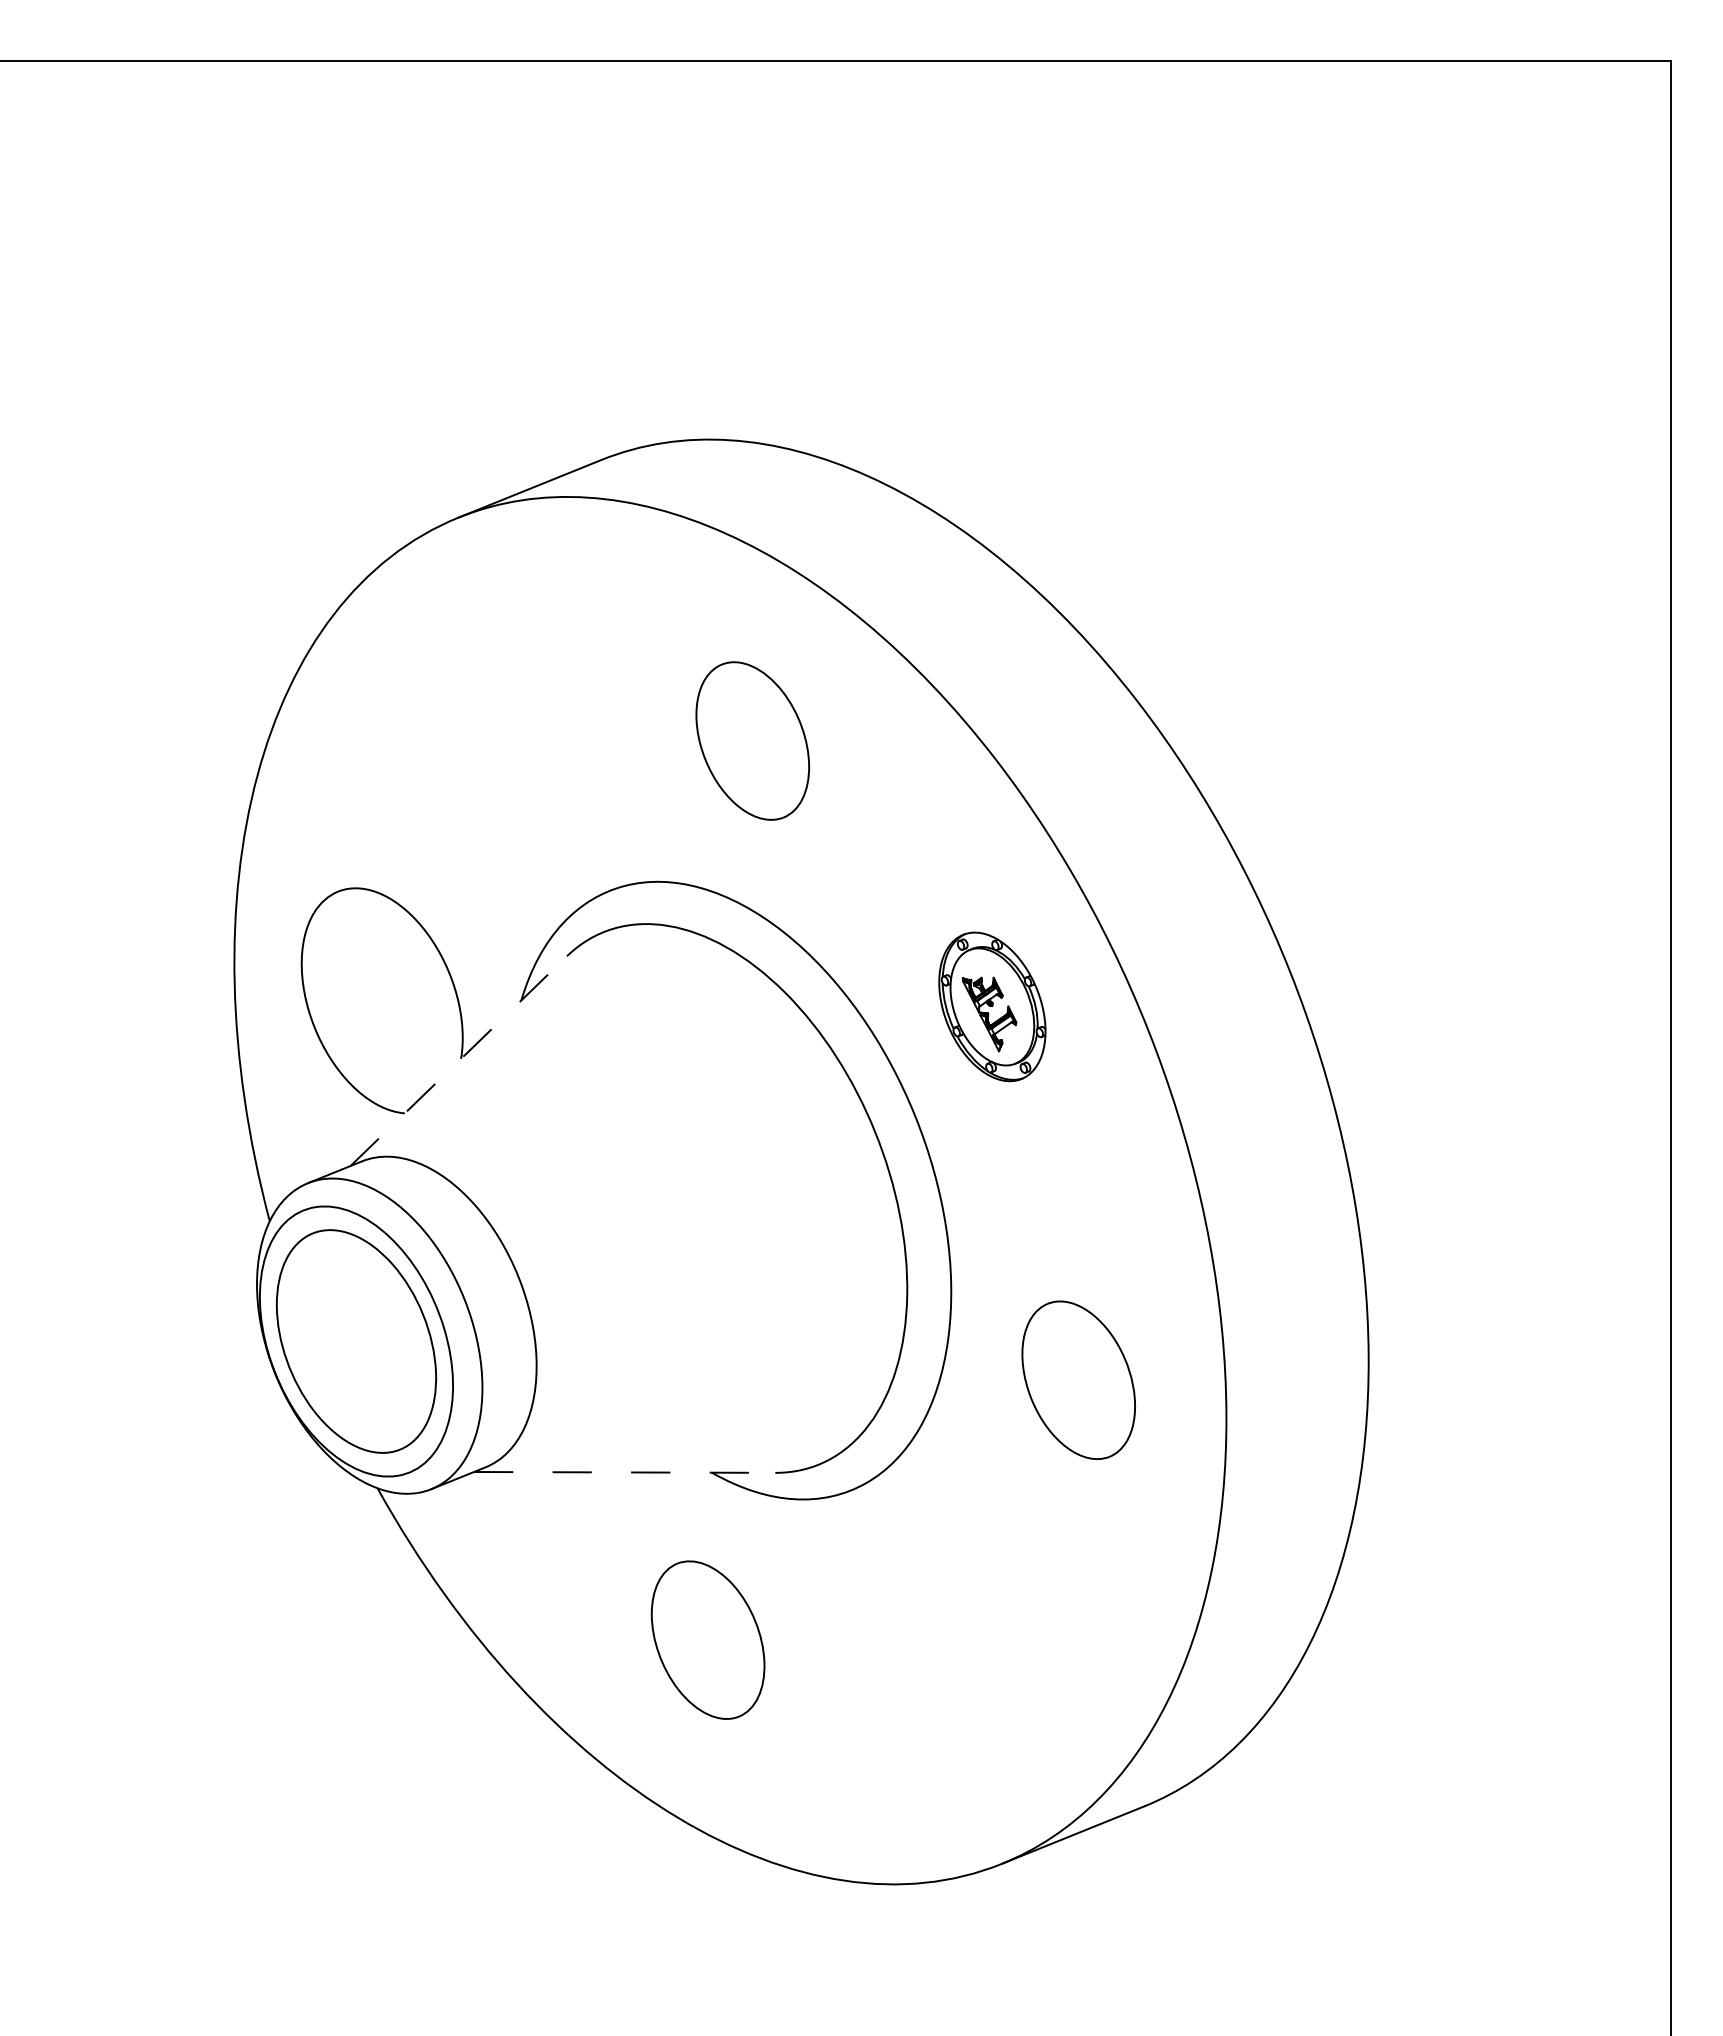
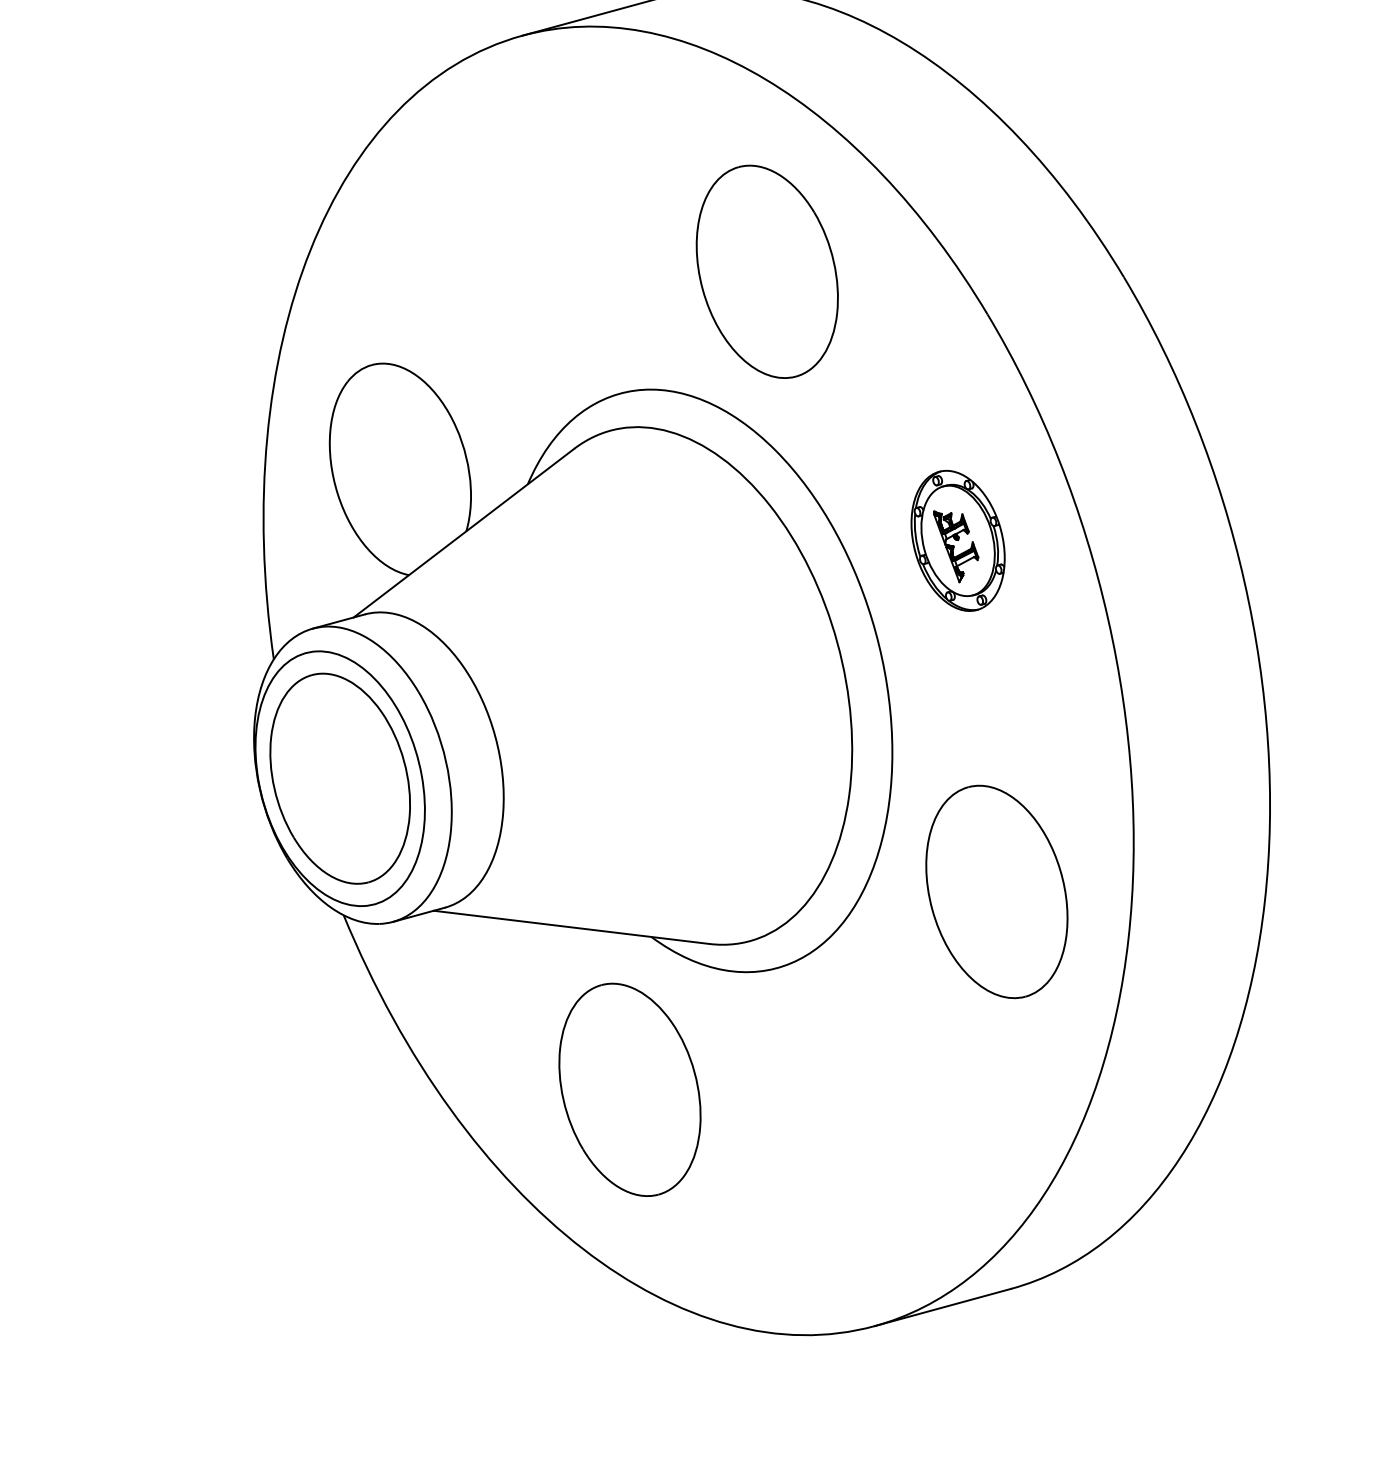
part: (752, 740) -> (767, 271), size x1.43
line: (458, 1061) -> (463, 533), dashed -> solid
part: (1078, 1379) -> (996, 891), size x1.43
line: (624, 1472) -> (571, 927), dashed -> solid
part: (707, 1639) -> (629, 1089), size x1.43

